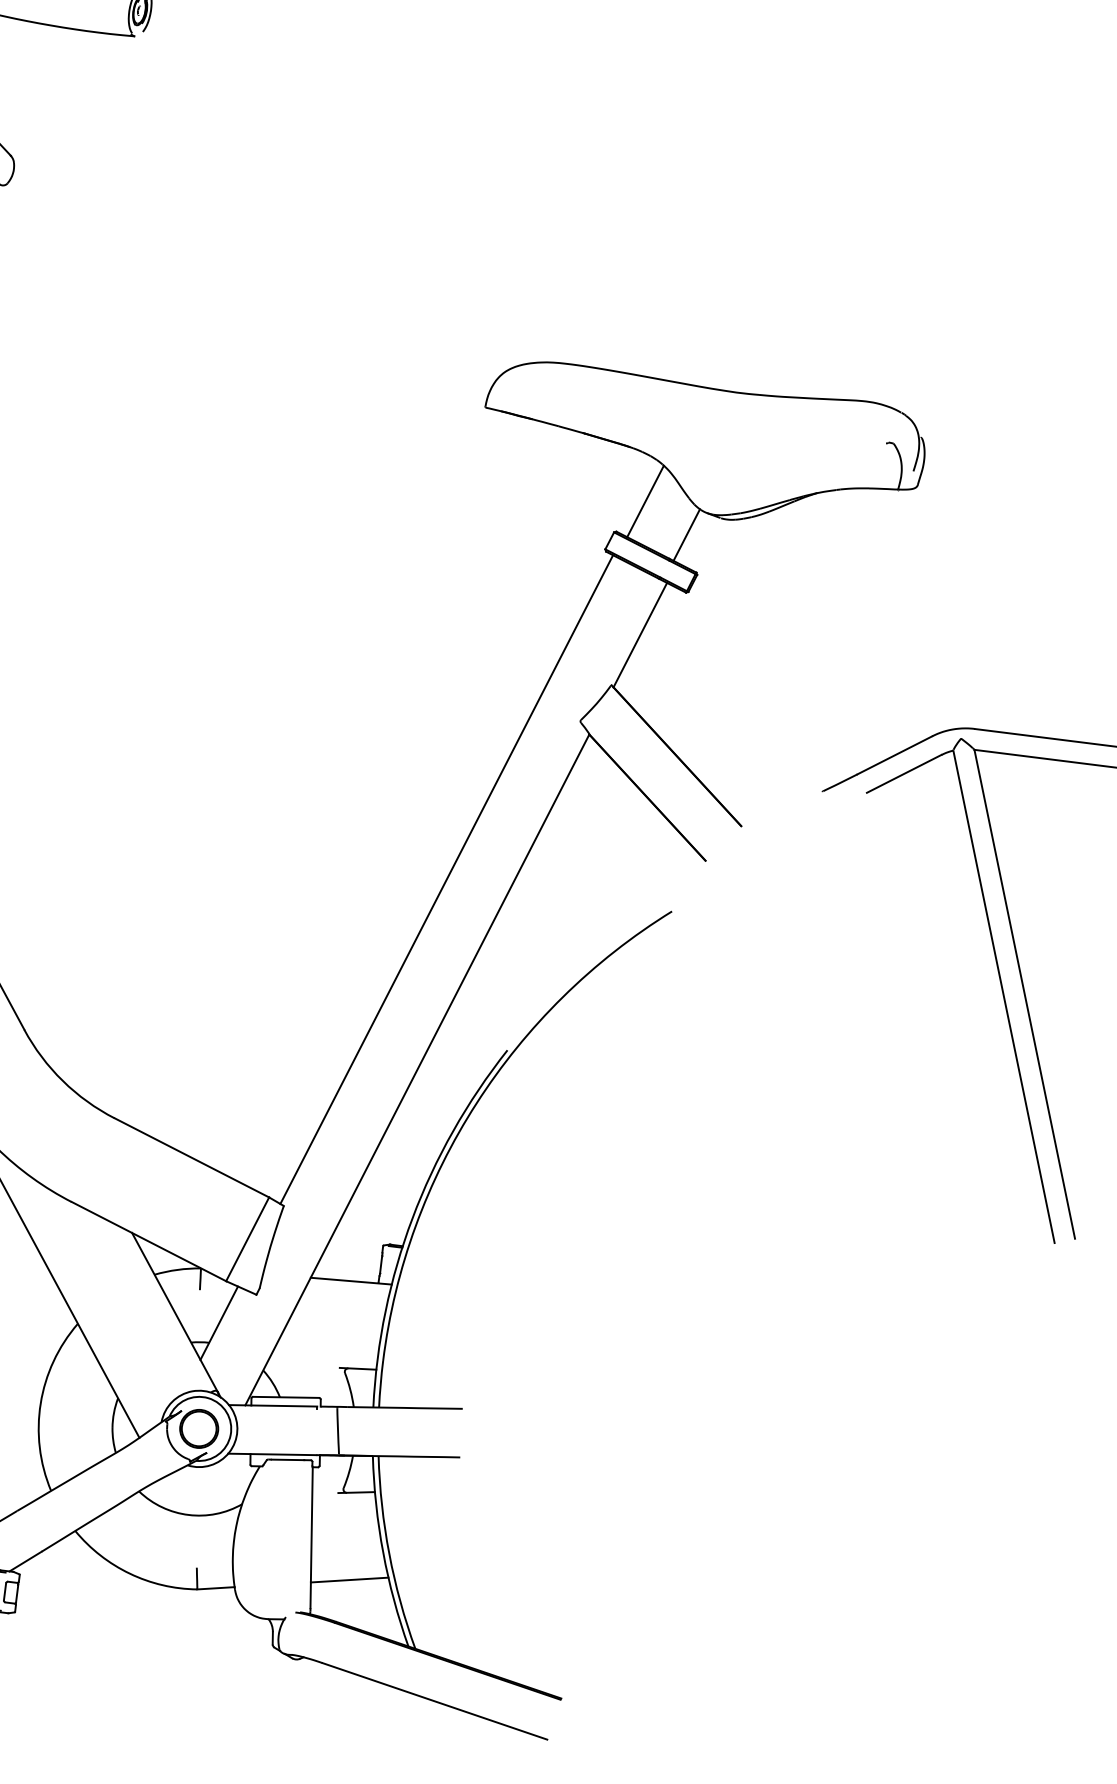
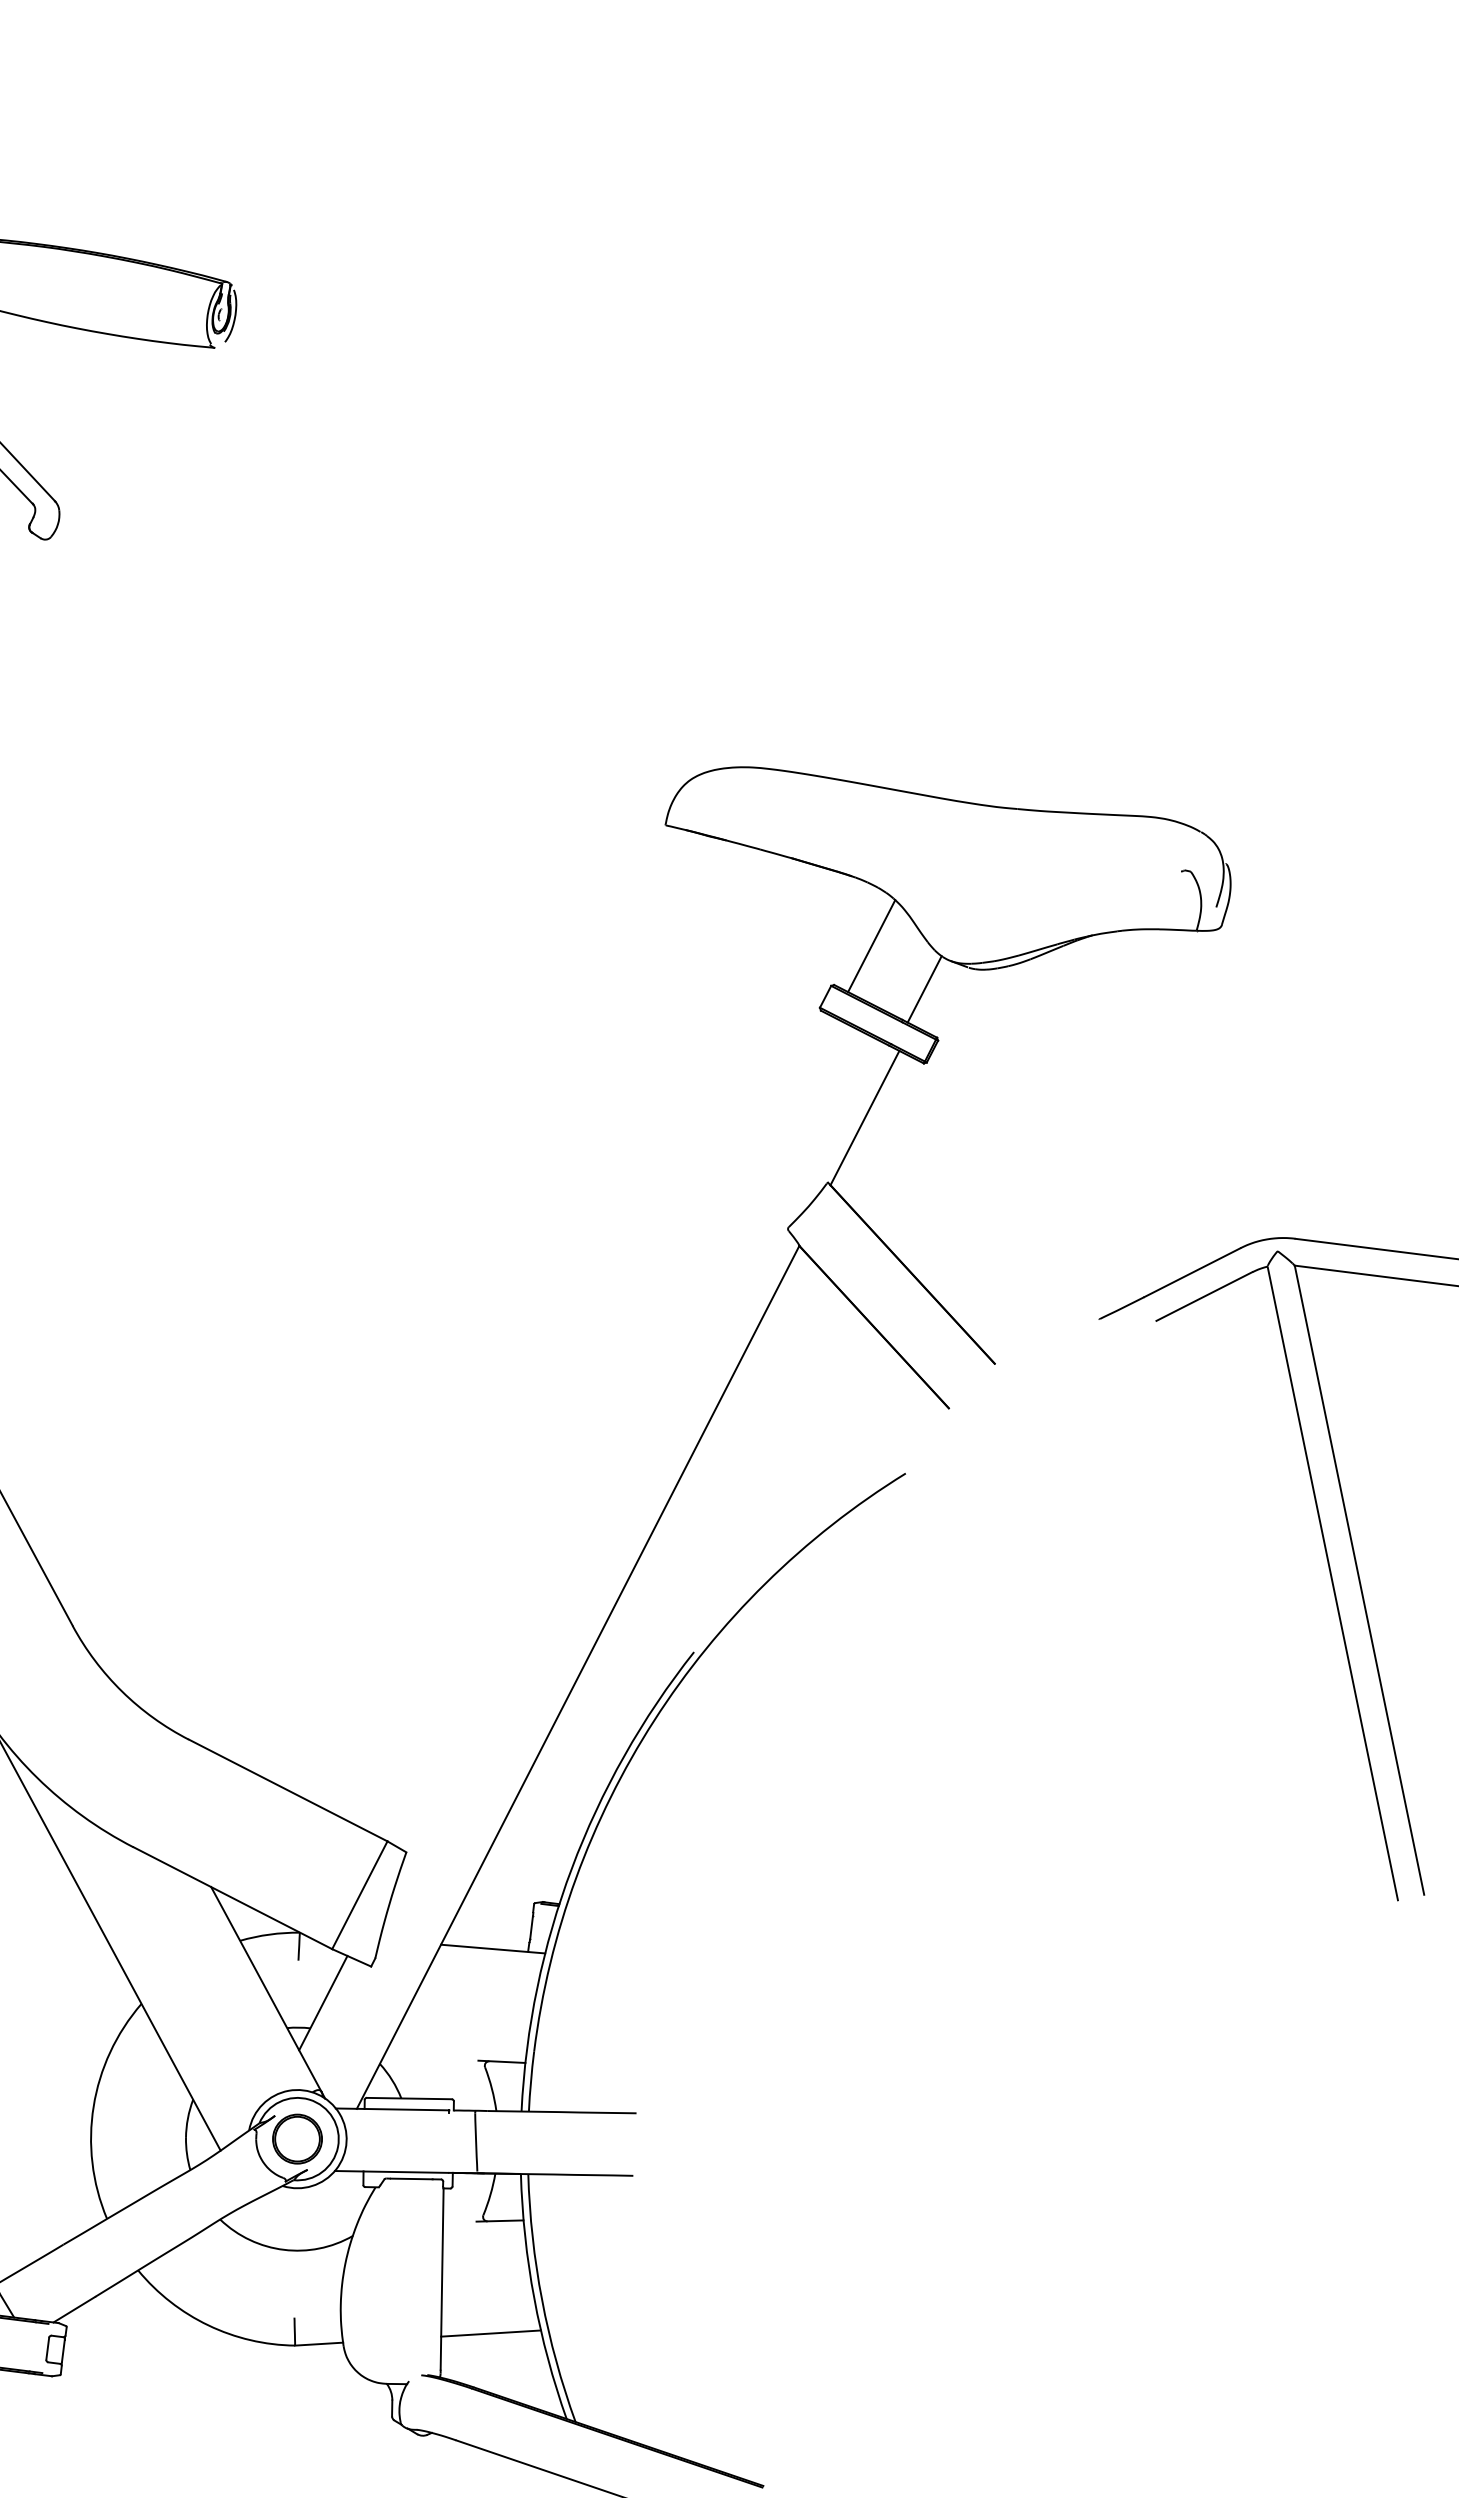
line: (446, 879) -> (615, 1432), removed

